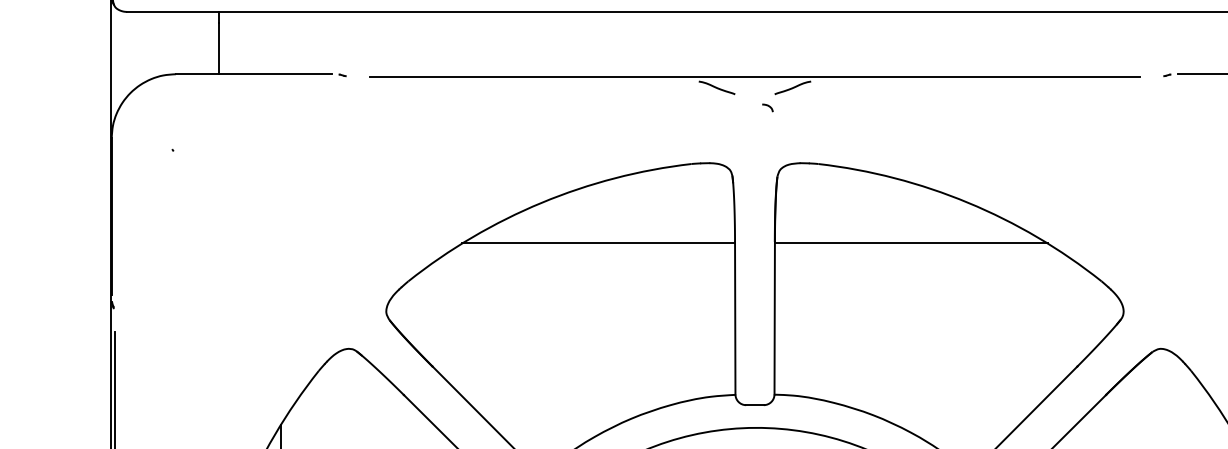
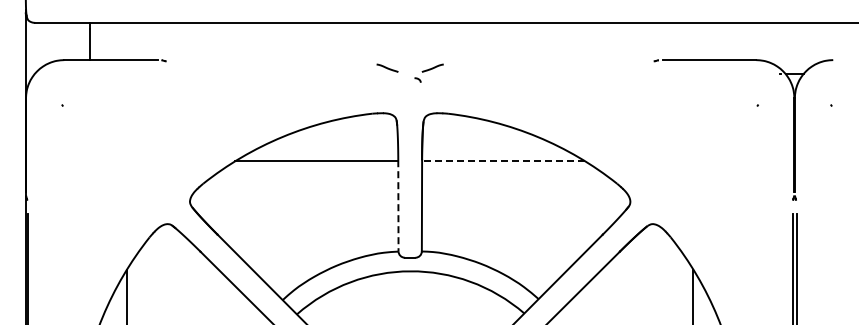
line: (755, 76) -> (410, 61), removed
line: (911, 244) -> (503, 161), solid -> dashed
line: (735, 317) -> (398, 205), solid -> dashed

